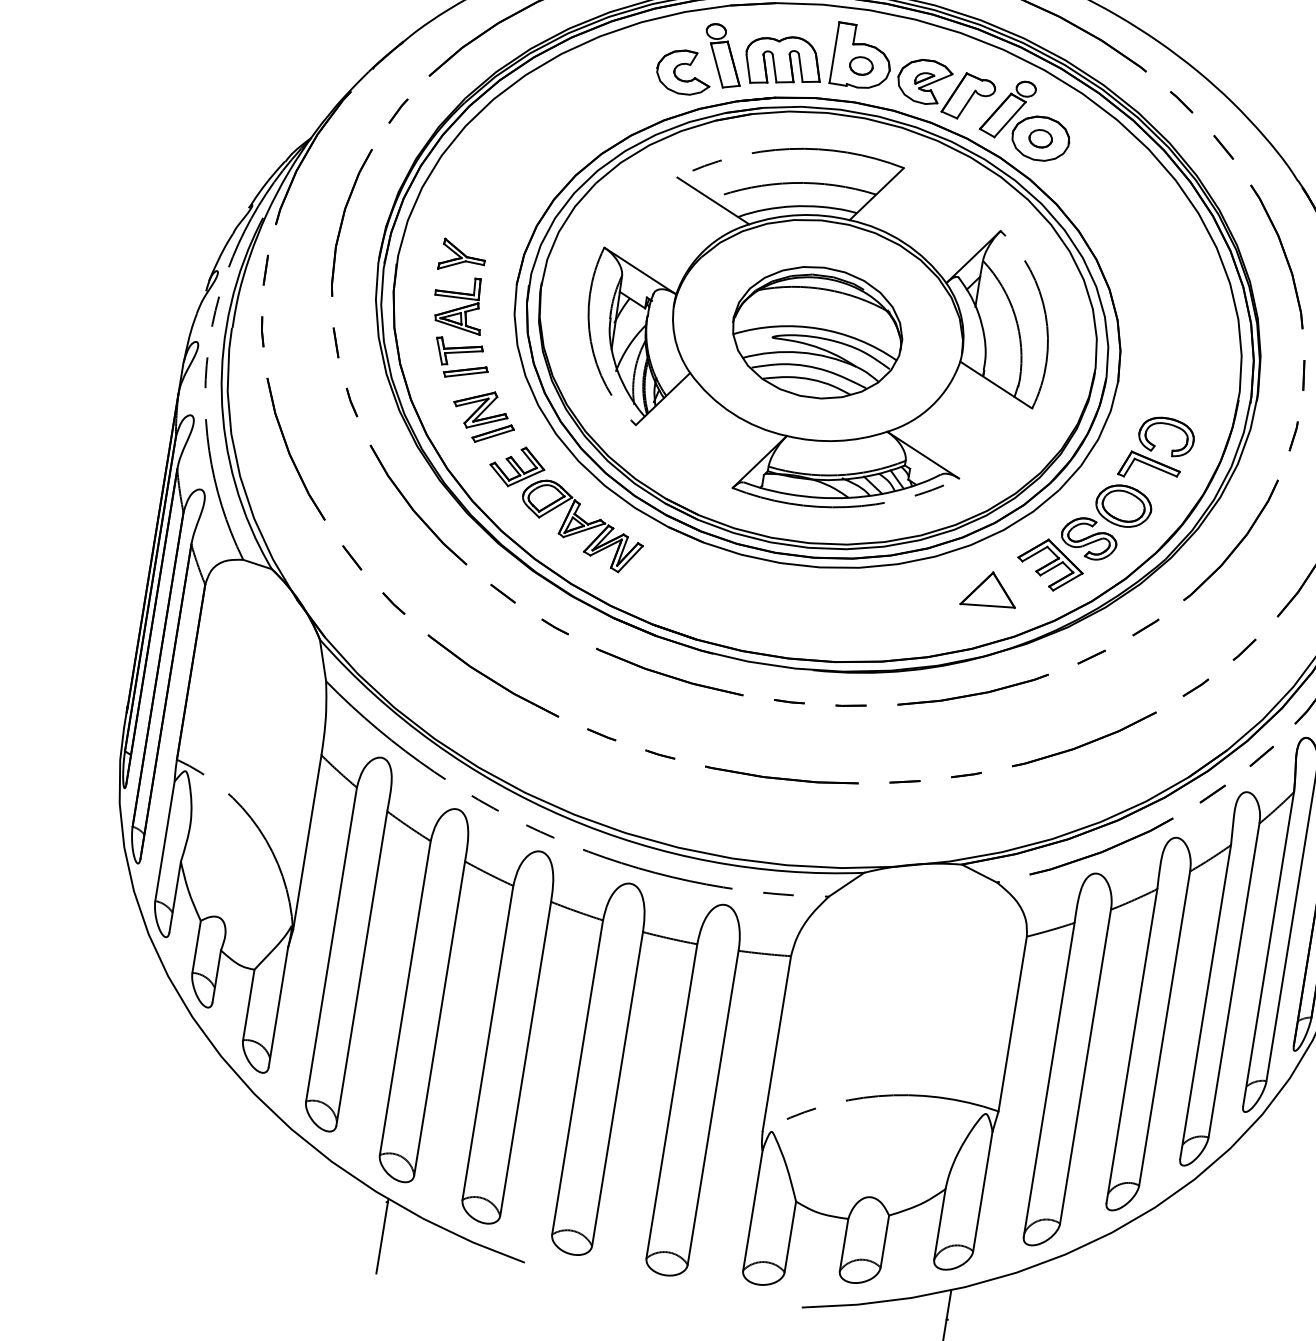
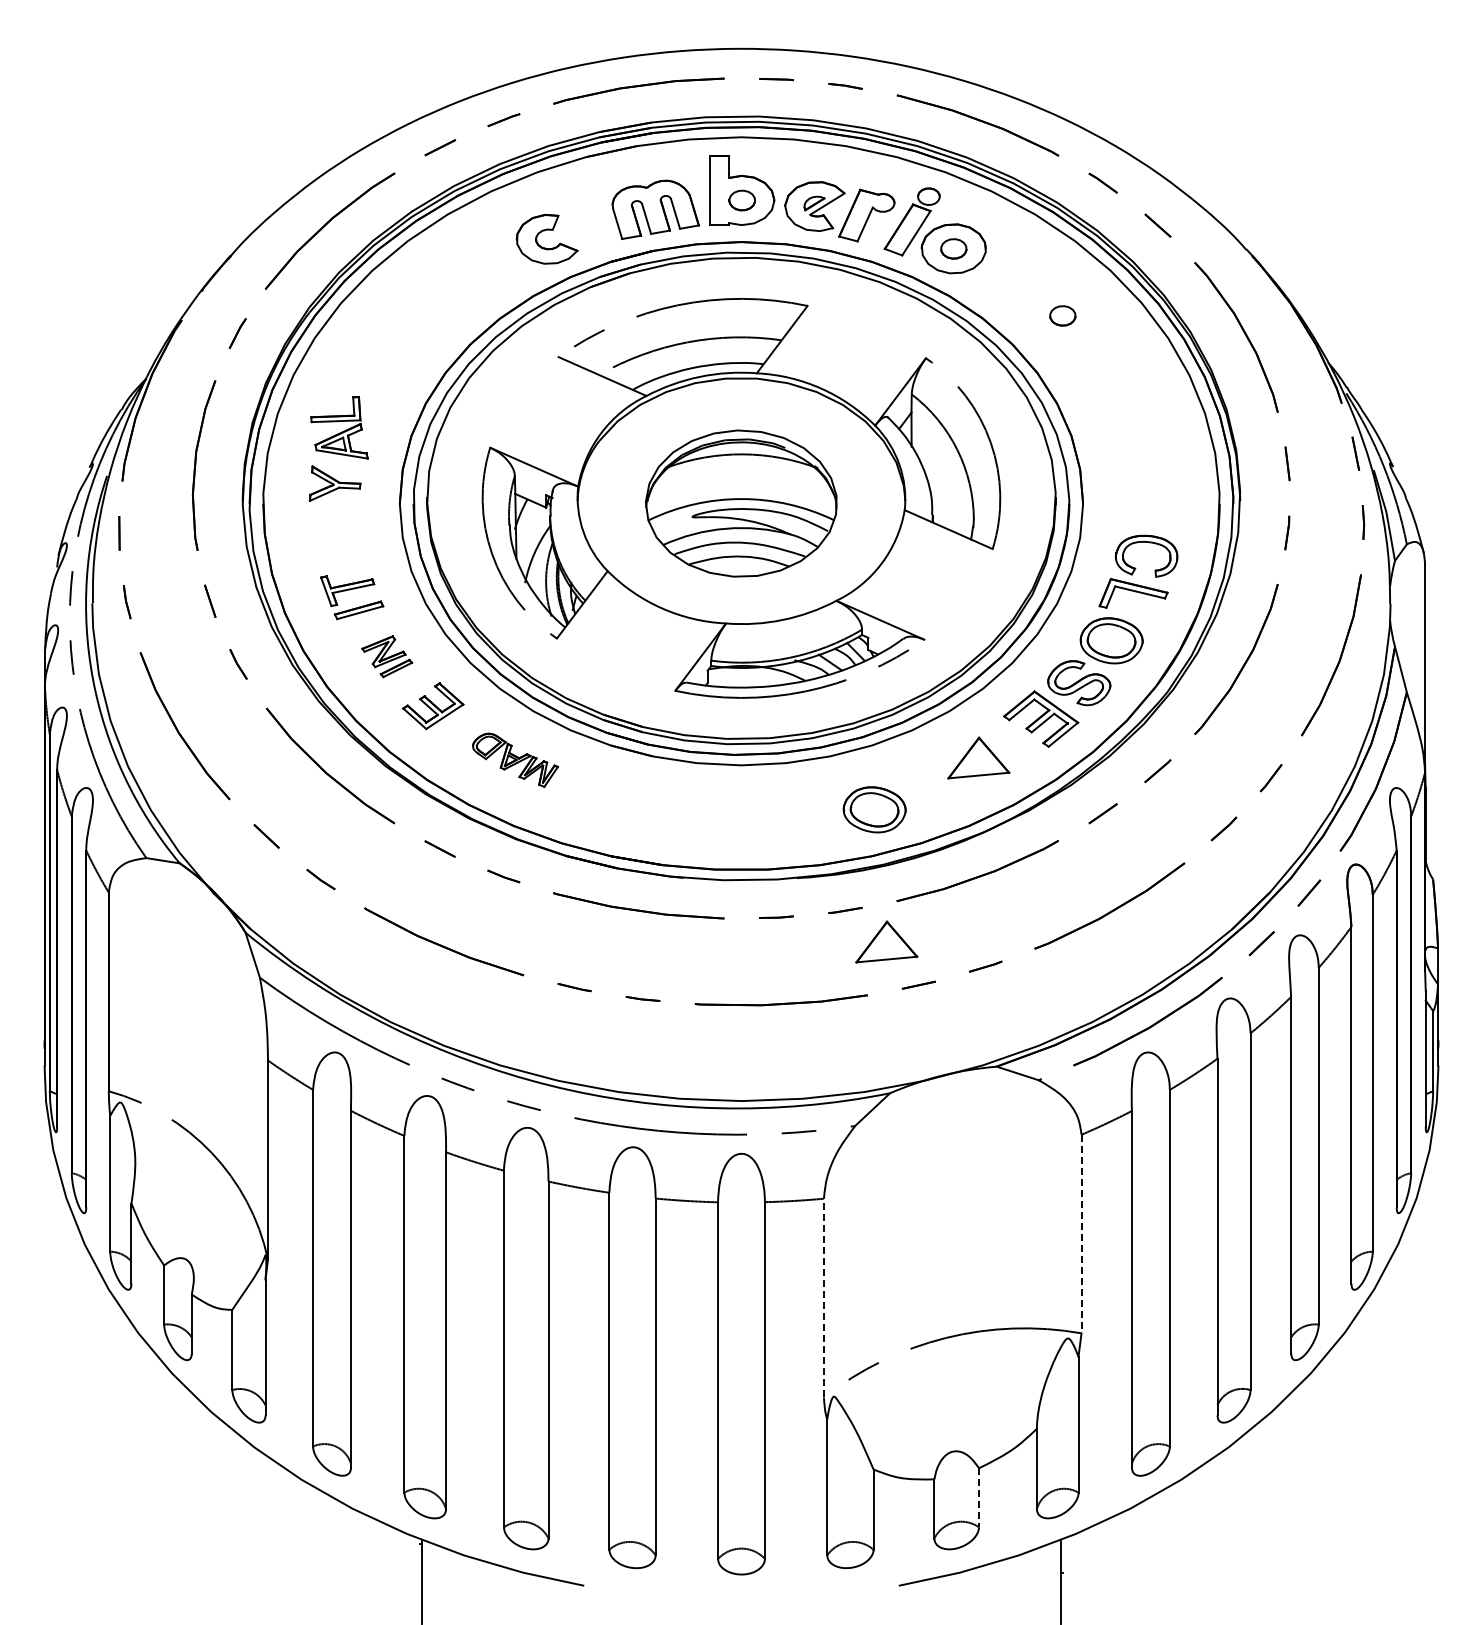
part: (723, 56) -> (587, 214), removed
part: (1126, 212) -> (1062, 315), added
part: (459, 303) -> (339, 427), moved
part: (483, 416) -> (386, 656), size x0.7
part: (582, 526) -> (515, 760), size x0.6
part: (891, 620) -> (874, 809), added
part: (882, 738) -> (886, 941), added
line: (1012, 1024) -> (1081, 1234), solid -> dashed
line: (776, 1043) -> (823, 1297), solid -> dashed
line: (885, 1241) -> (979, 1497), solid -> dashed

